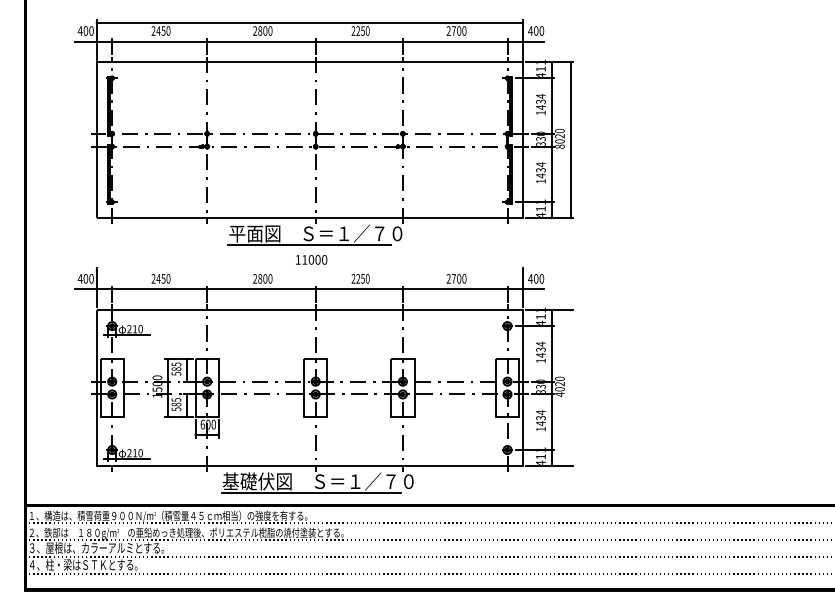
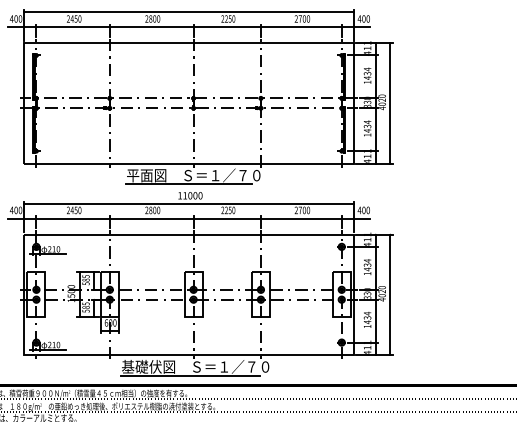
text: (559, 146) -> (381, 108), 8020 -> 4020
line: (309, 270) -> (188, 203), added
line: (570, 387) -> (390, 294), added

